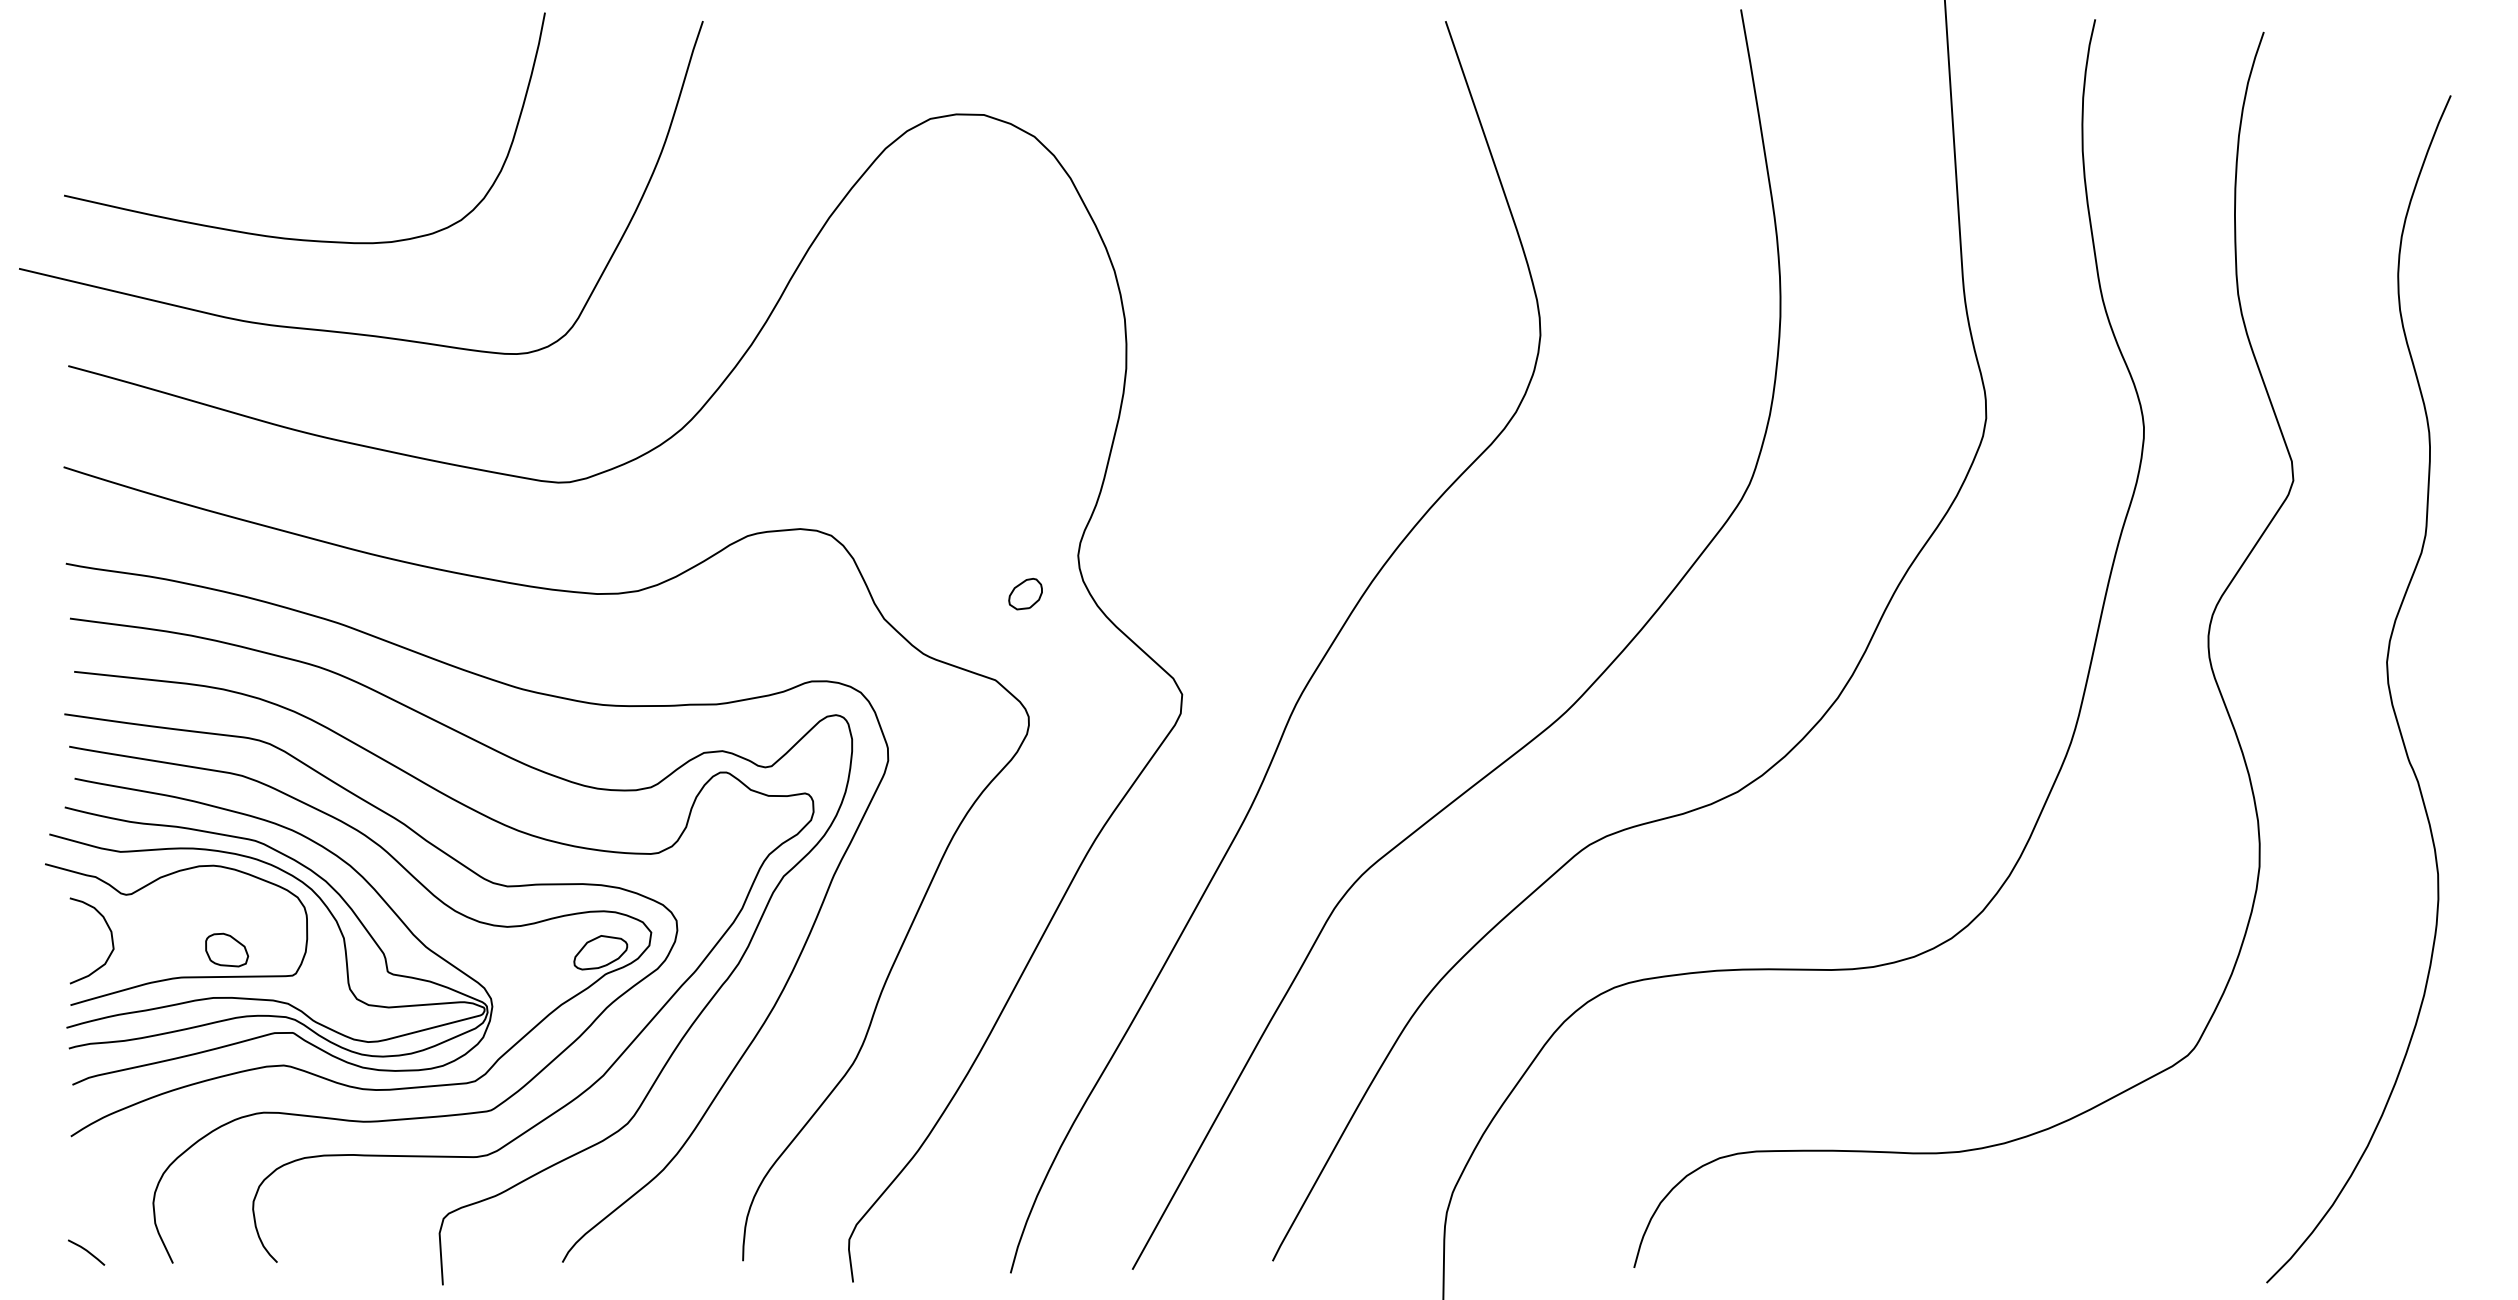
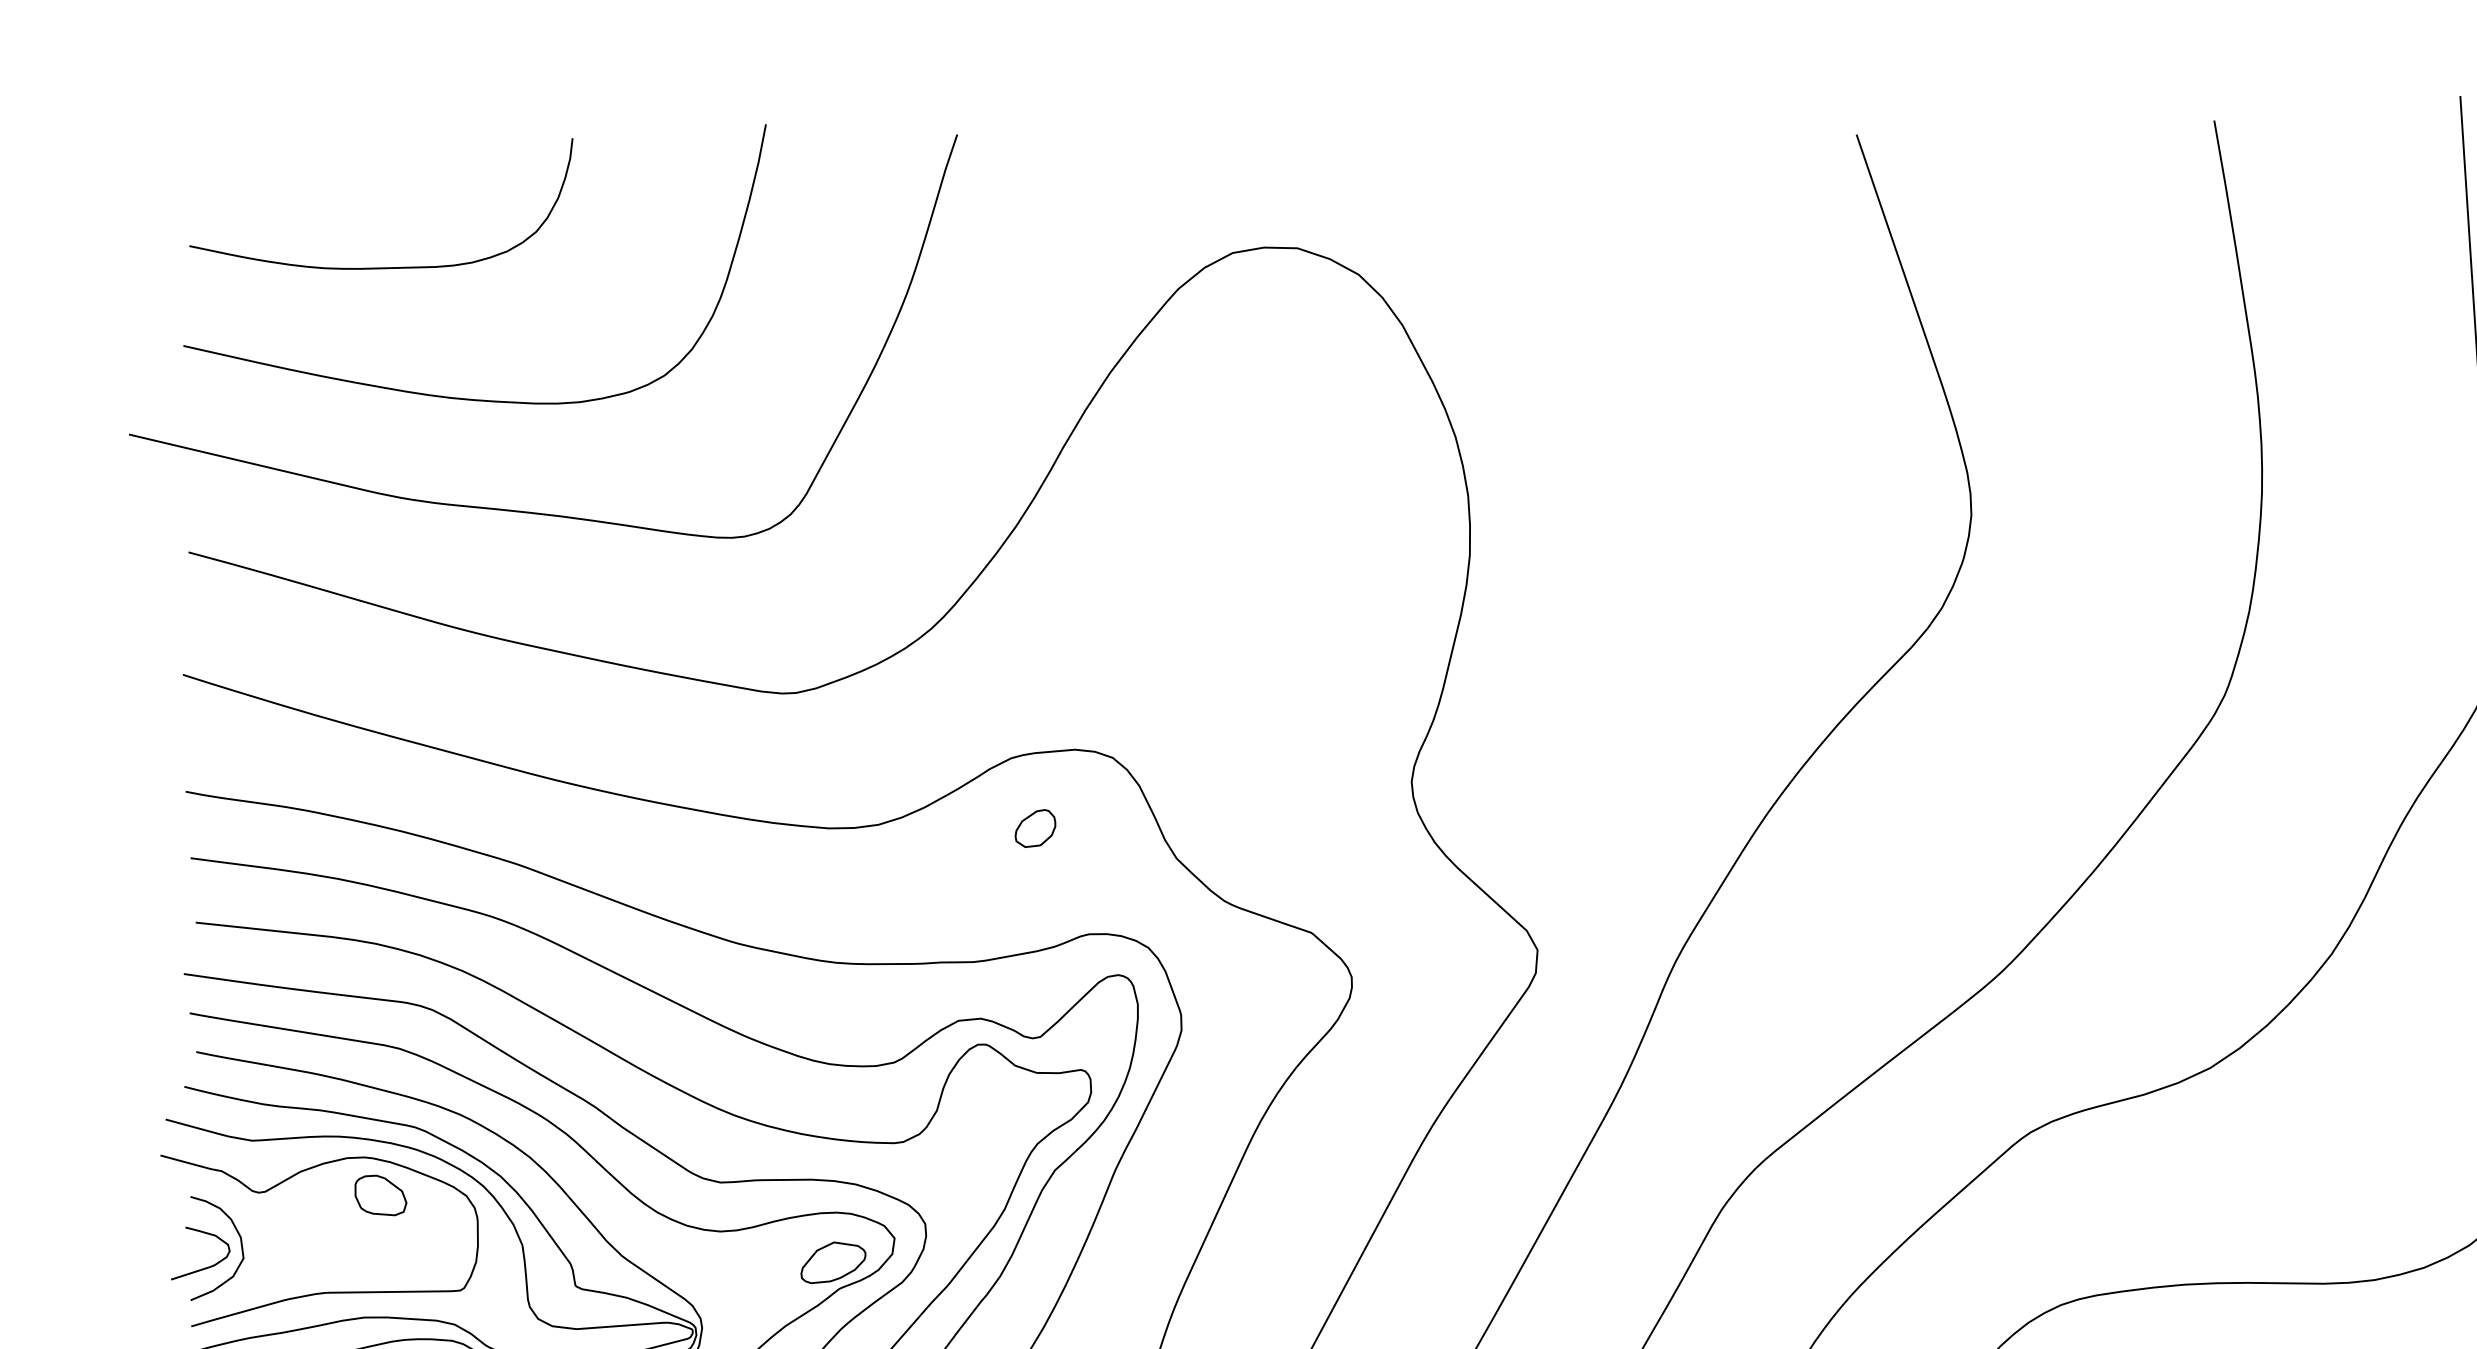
curve: (227, 130) -> (381, 267), added
part: (1025, 594) -> (1035, 828), moved
part: (227, 949) -> (381, 1194), moved
curve: (81, 956) -> (204, 1267), added

